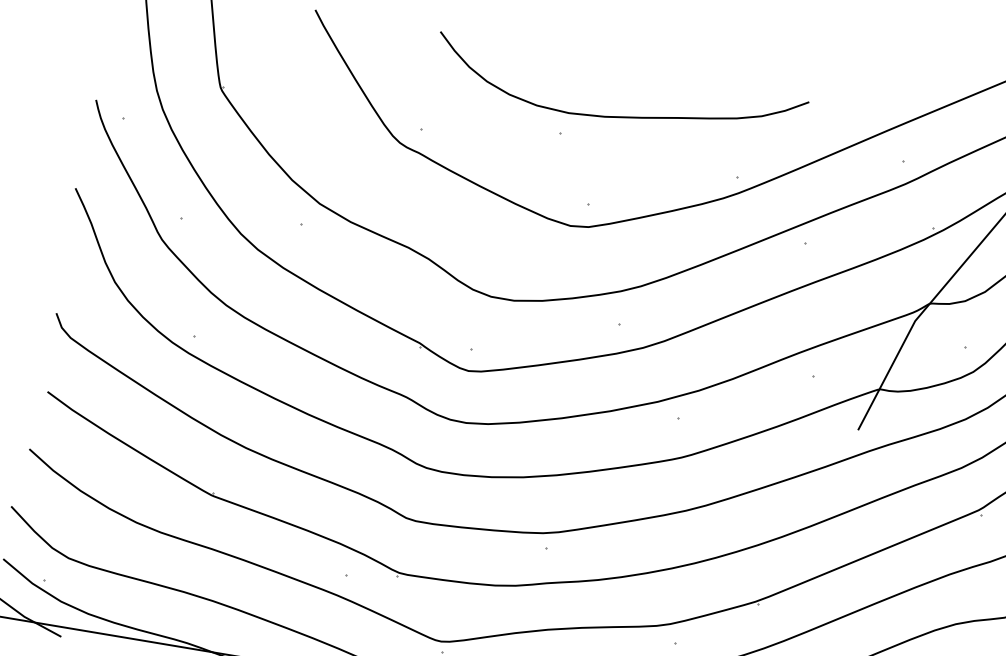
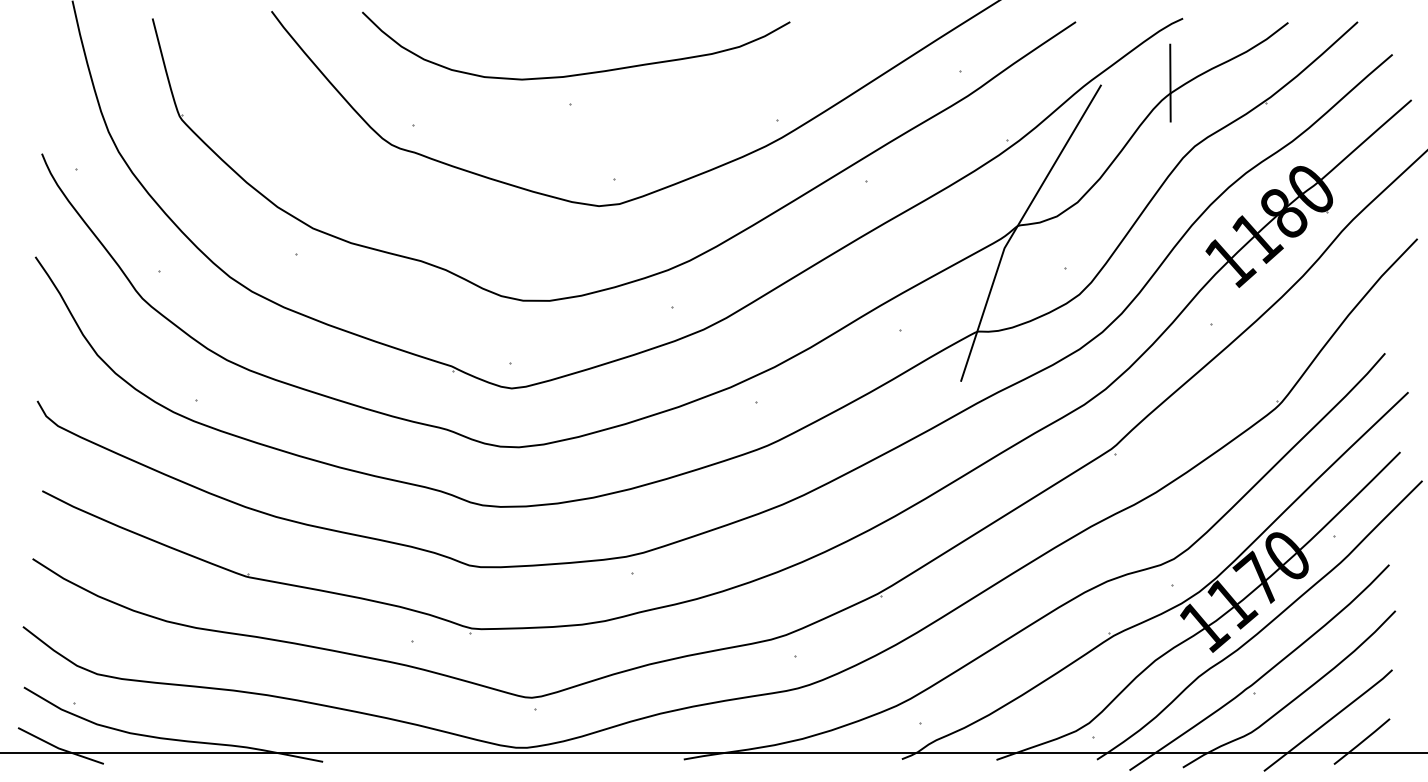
curve: (618, 116) -> (578, 73), moved

